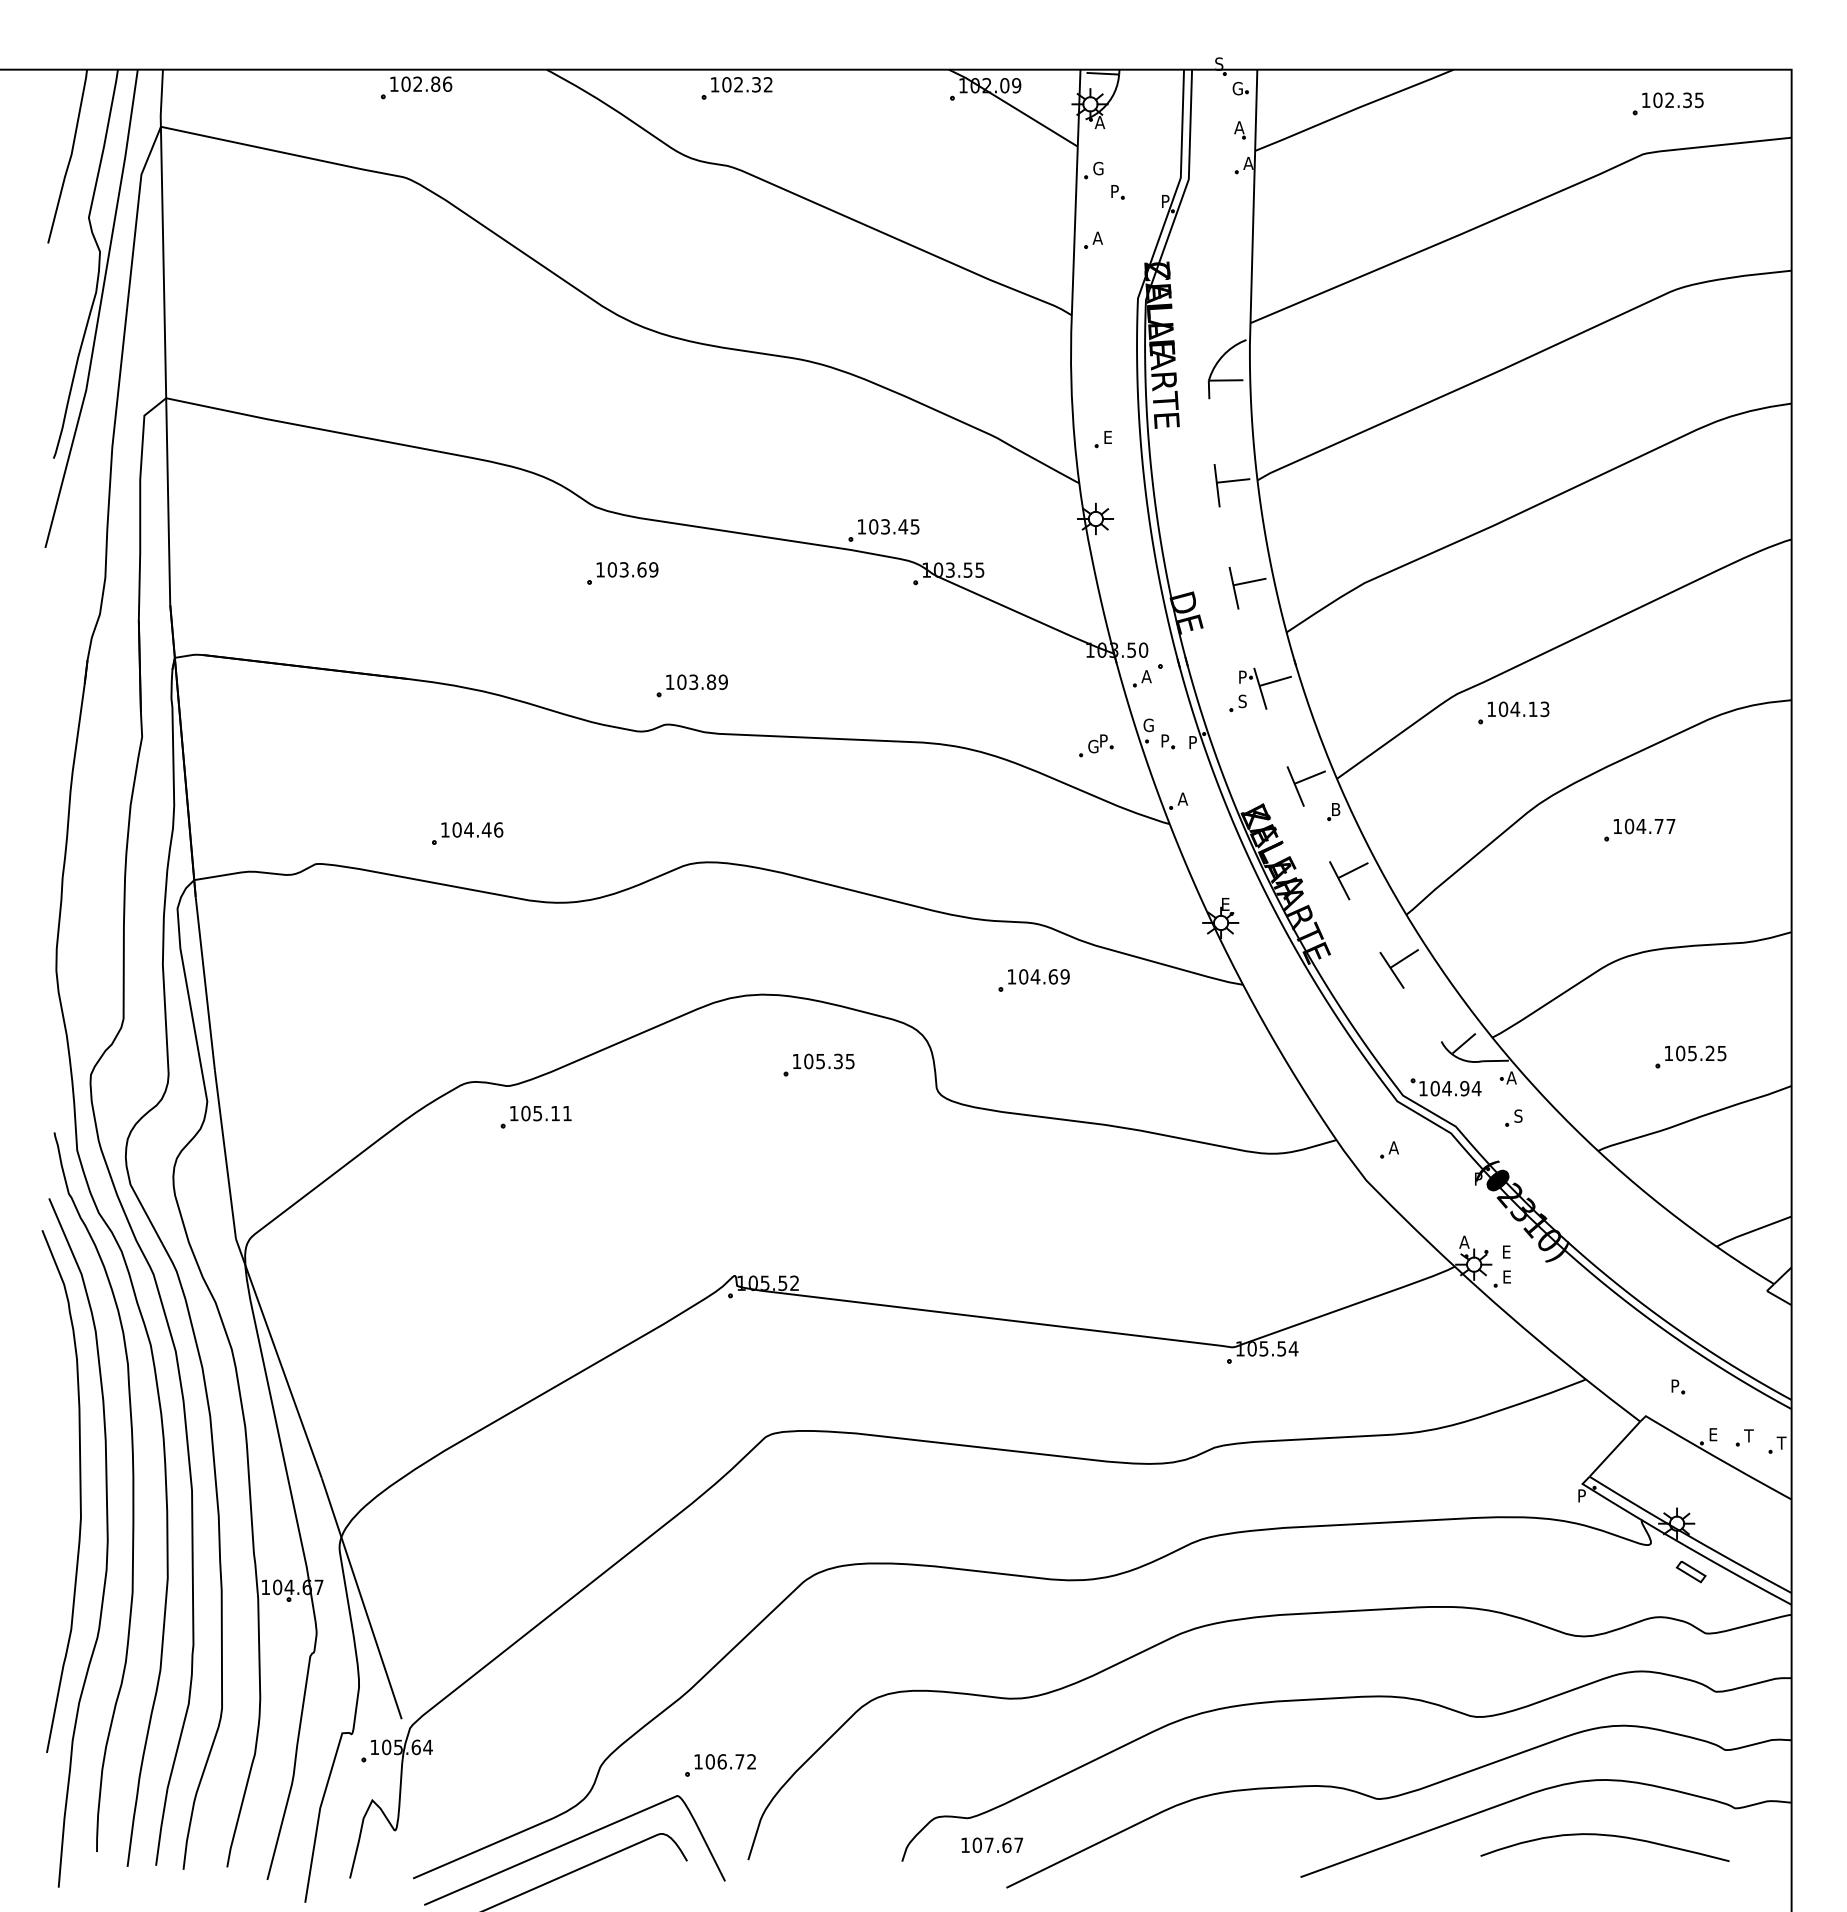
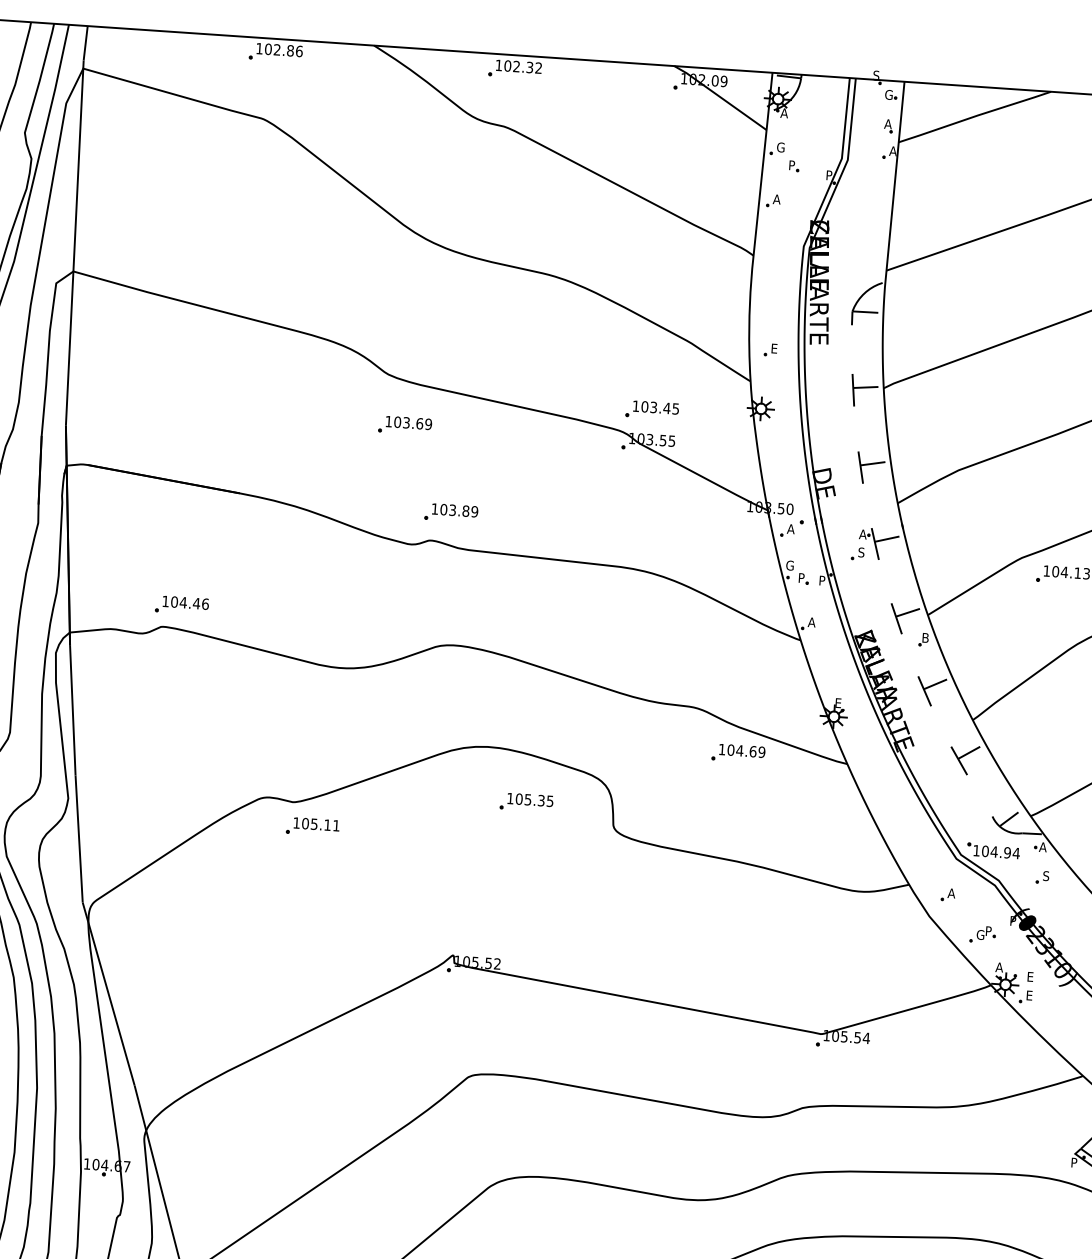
part: (883, 530) -> (652, 410), moved
text: (1243, 676) -> (863, 533), P -> A
part: (1096, 745) -> (983, 934), moved
part: (467, 833) -> (182, 605), moved
part: (1033, 980) -> (738, 753), moved

